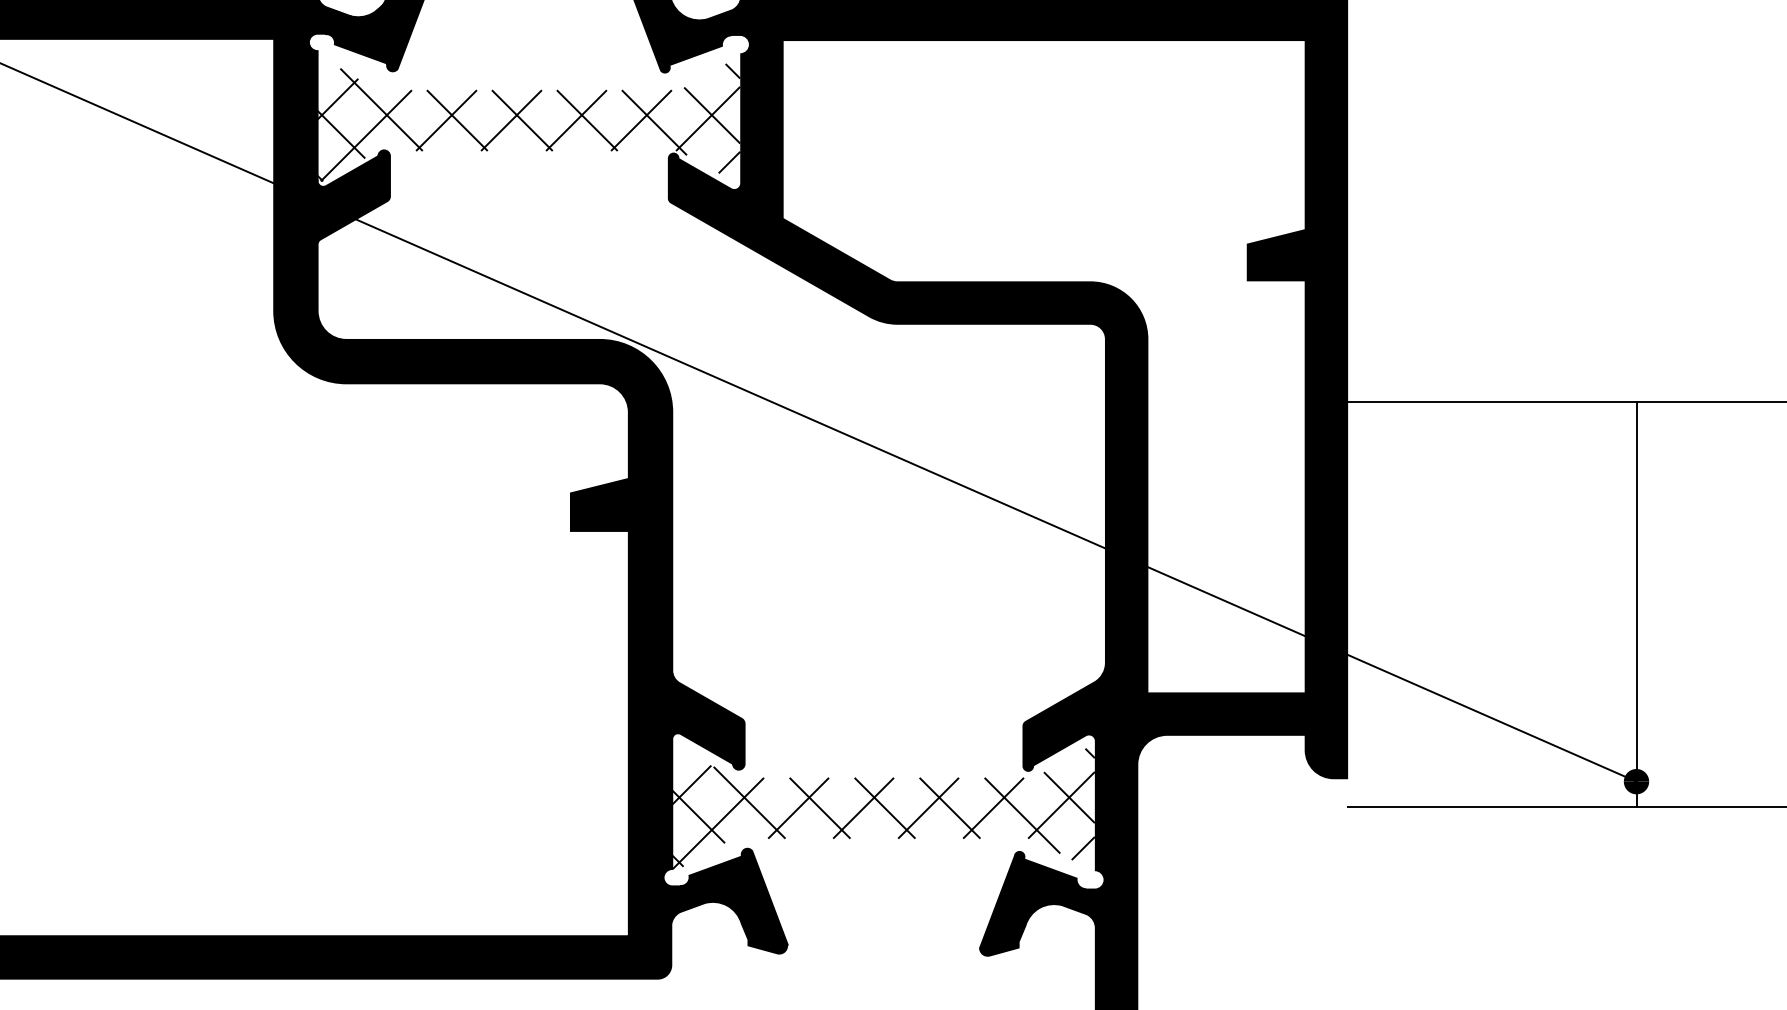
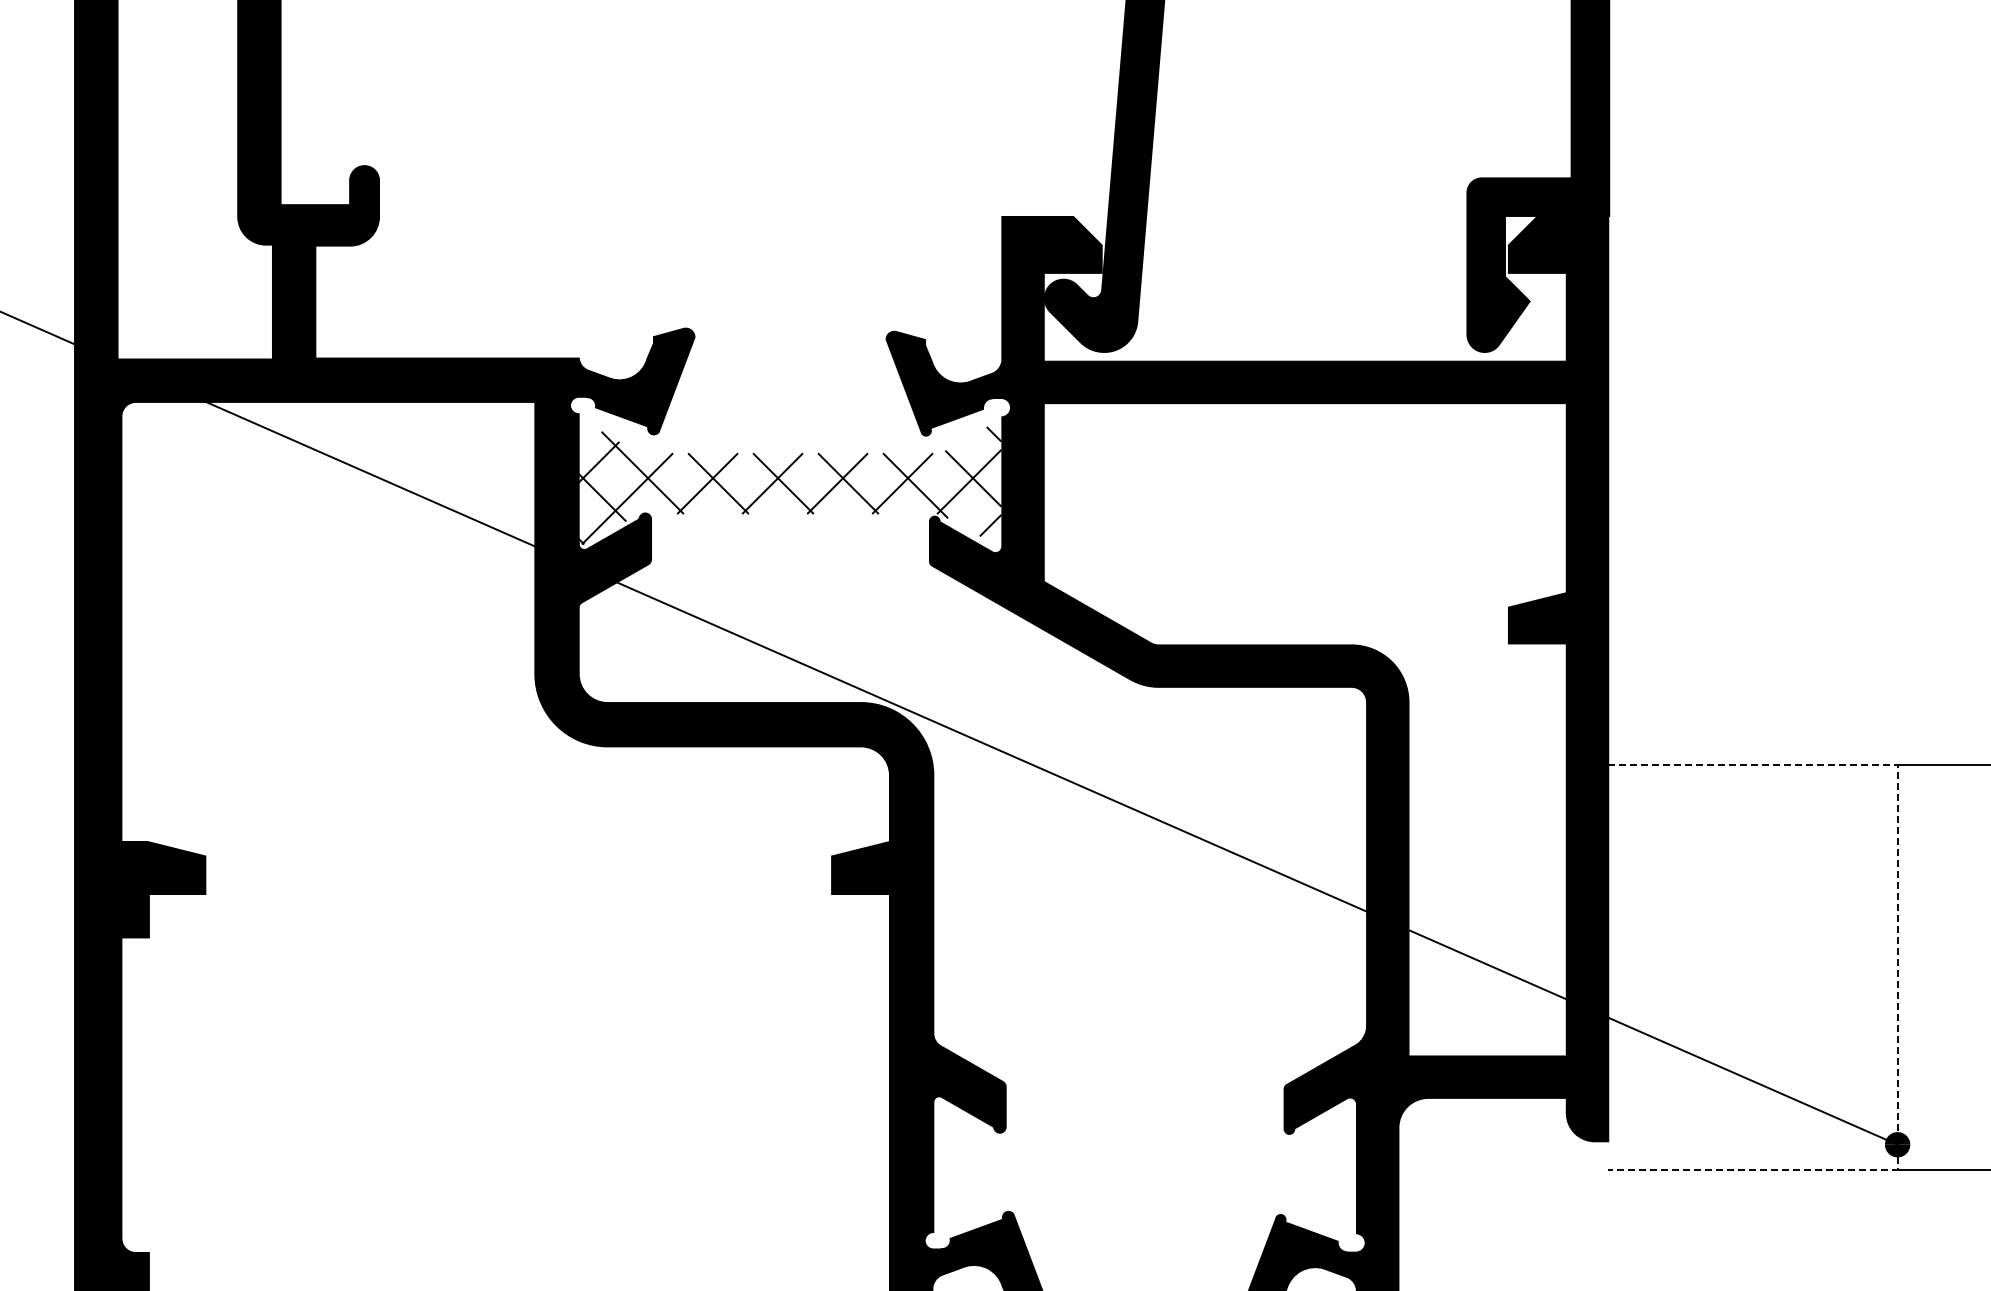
line: (1636, 604) -> (1897, 967), solid -> dashed
hatch: (883, 808) -> (1144, 1171), removed

